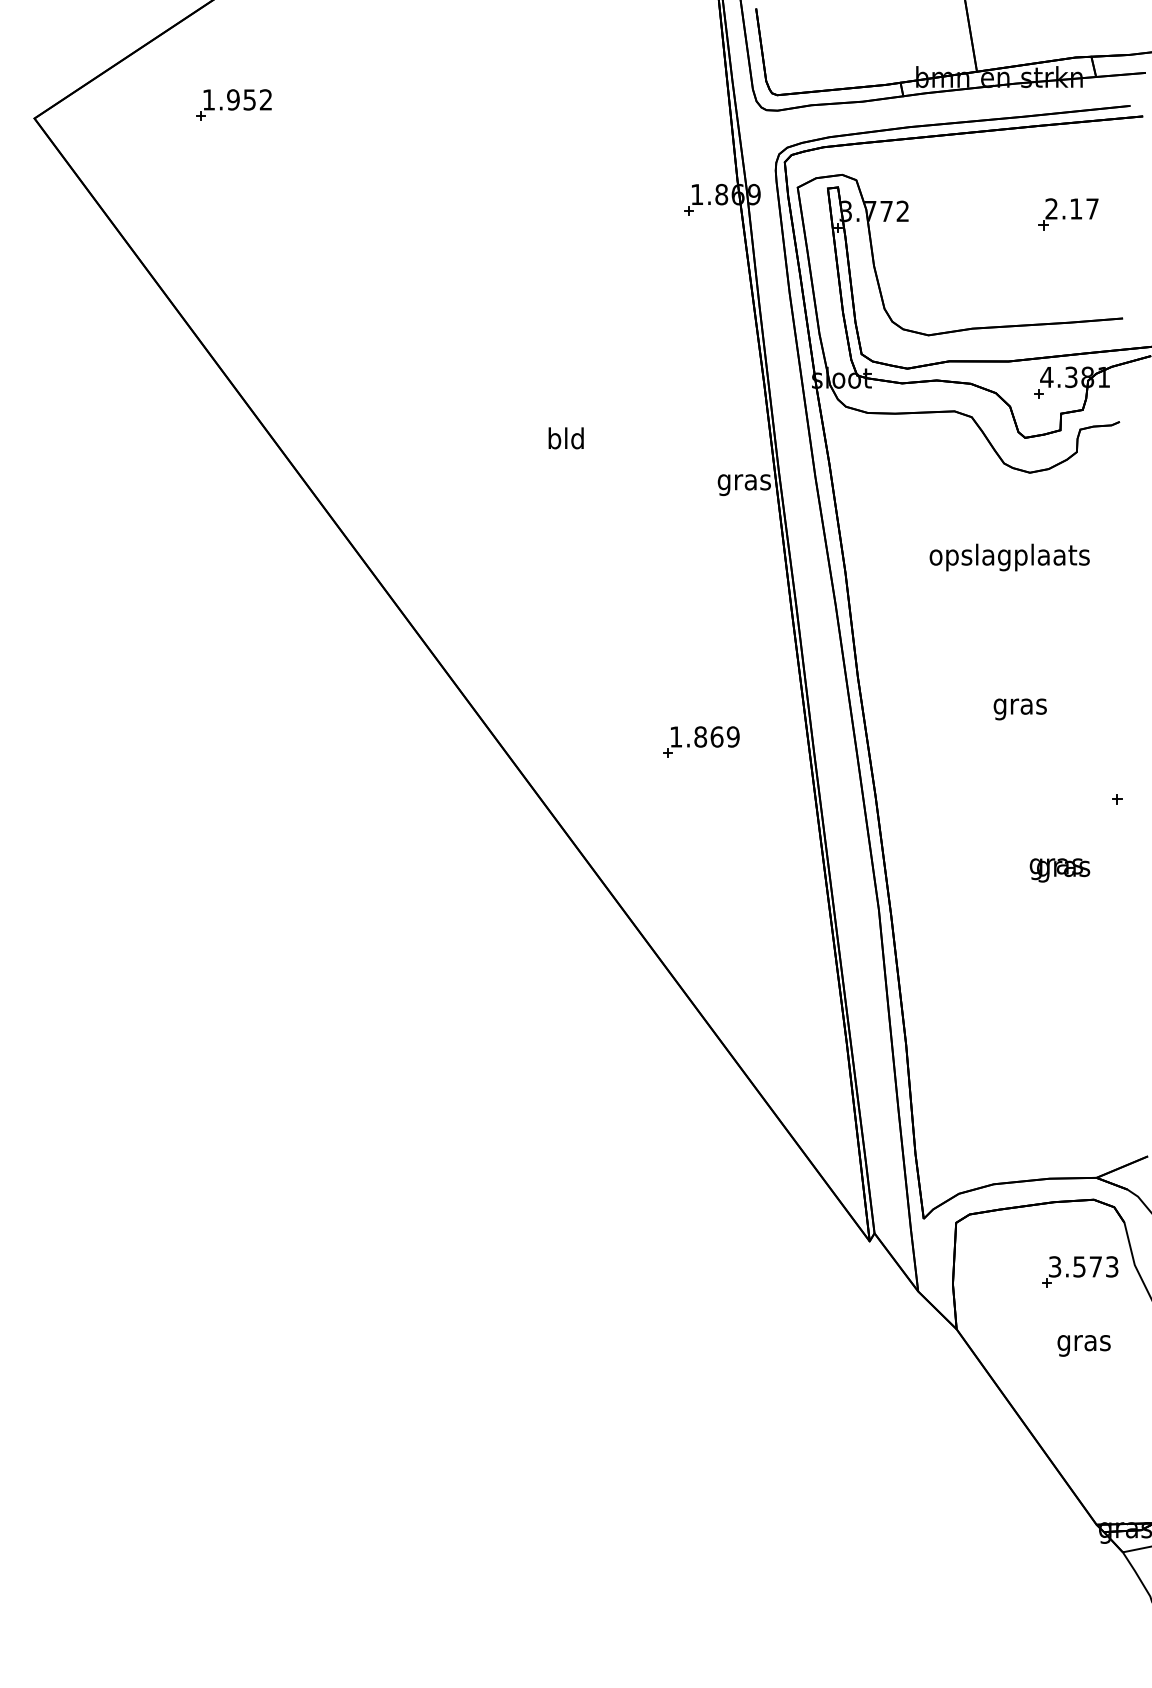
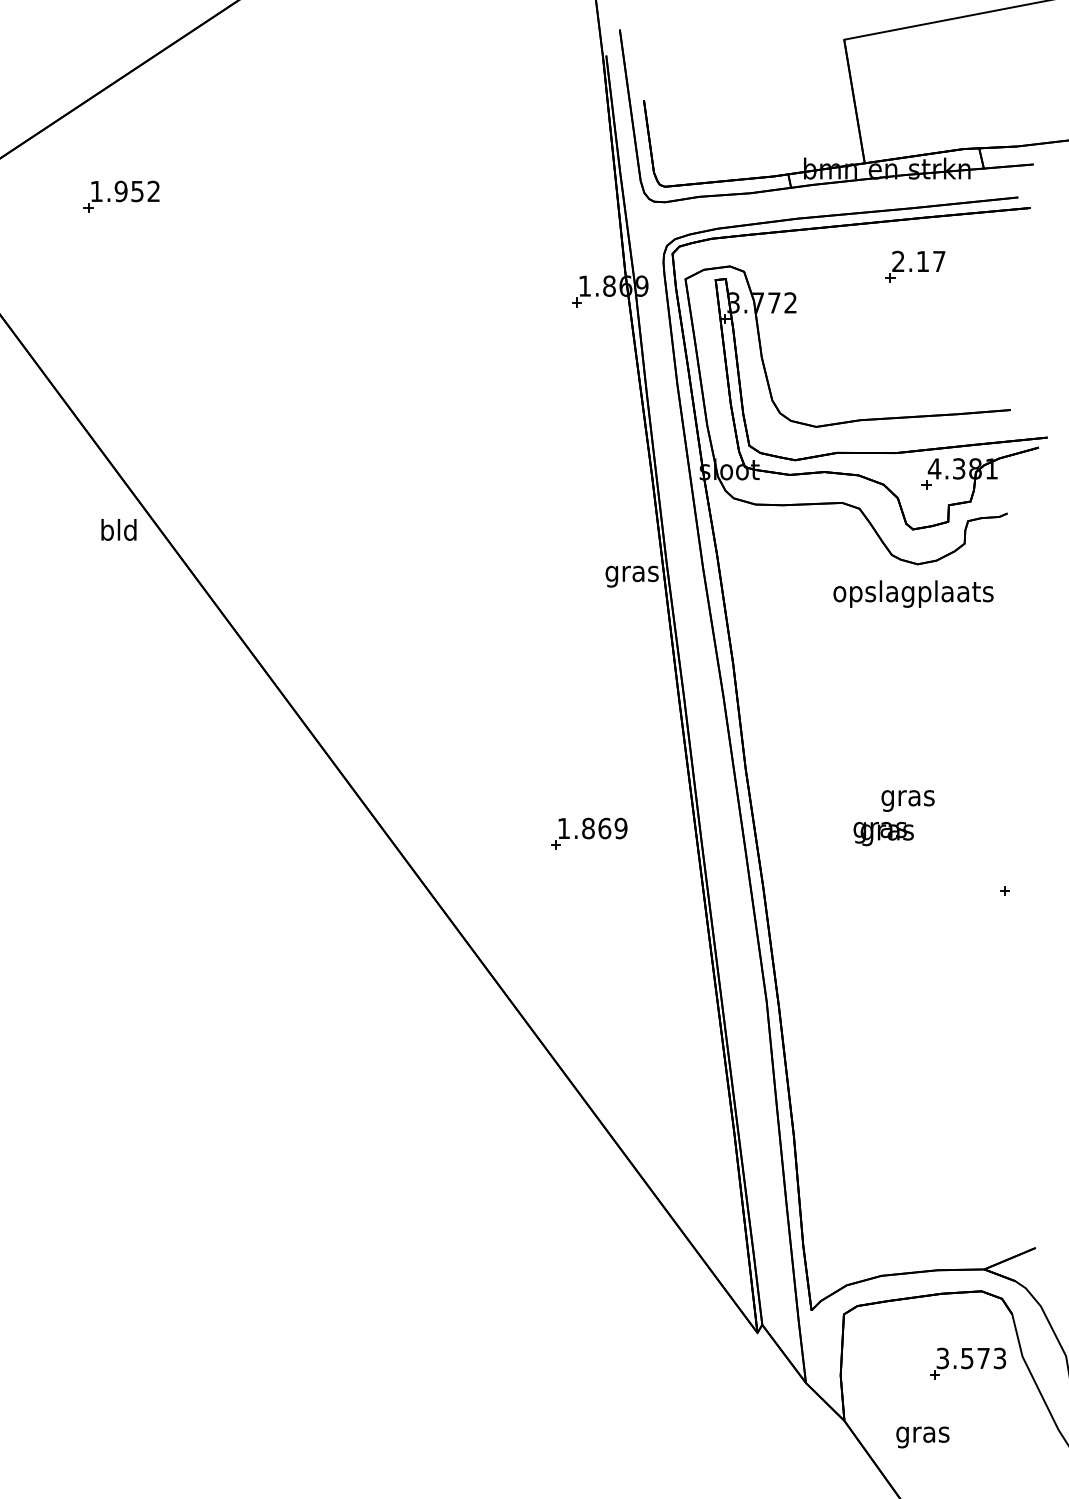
part: (1068, 214) -> (915, 267), moved
text: (565, 438) -> (118, 530), moved
text: (1009, 557) -> (913, 594), moved
text: (1059, 870) -> (883, 834), moved
text: (1083, 1345) -> (922, 1437), moved

